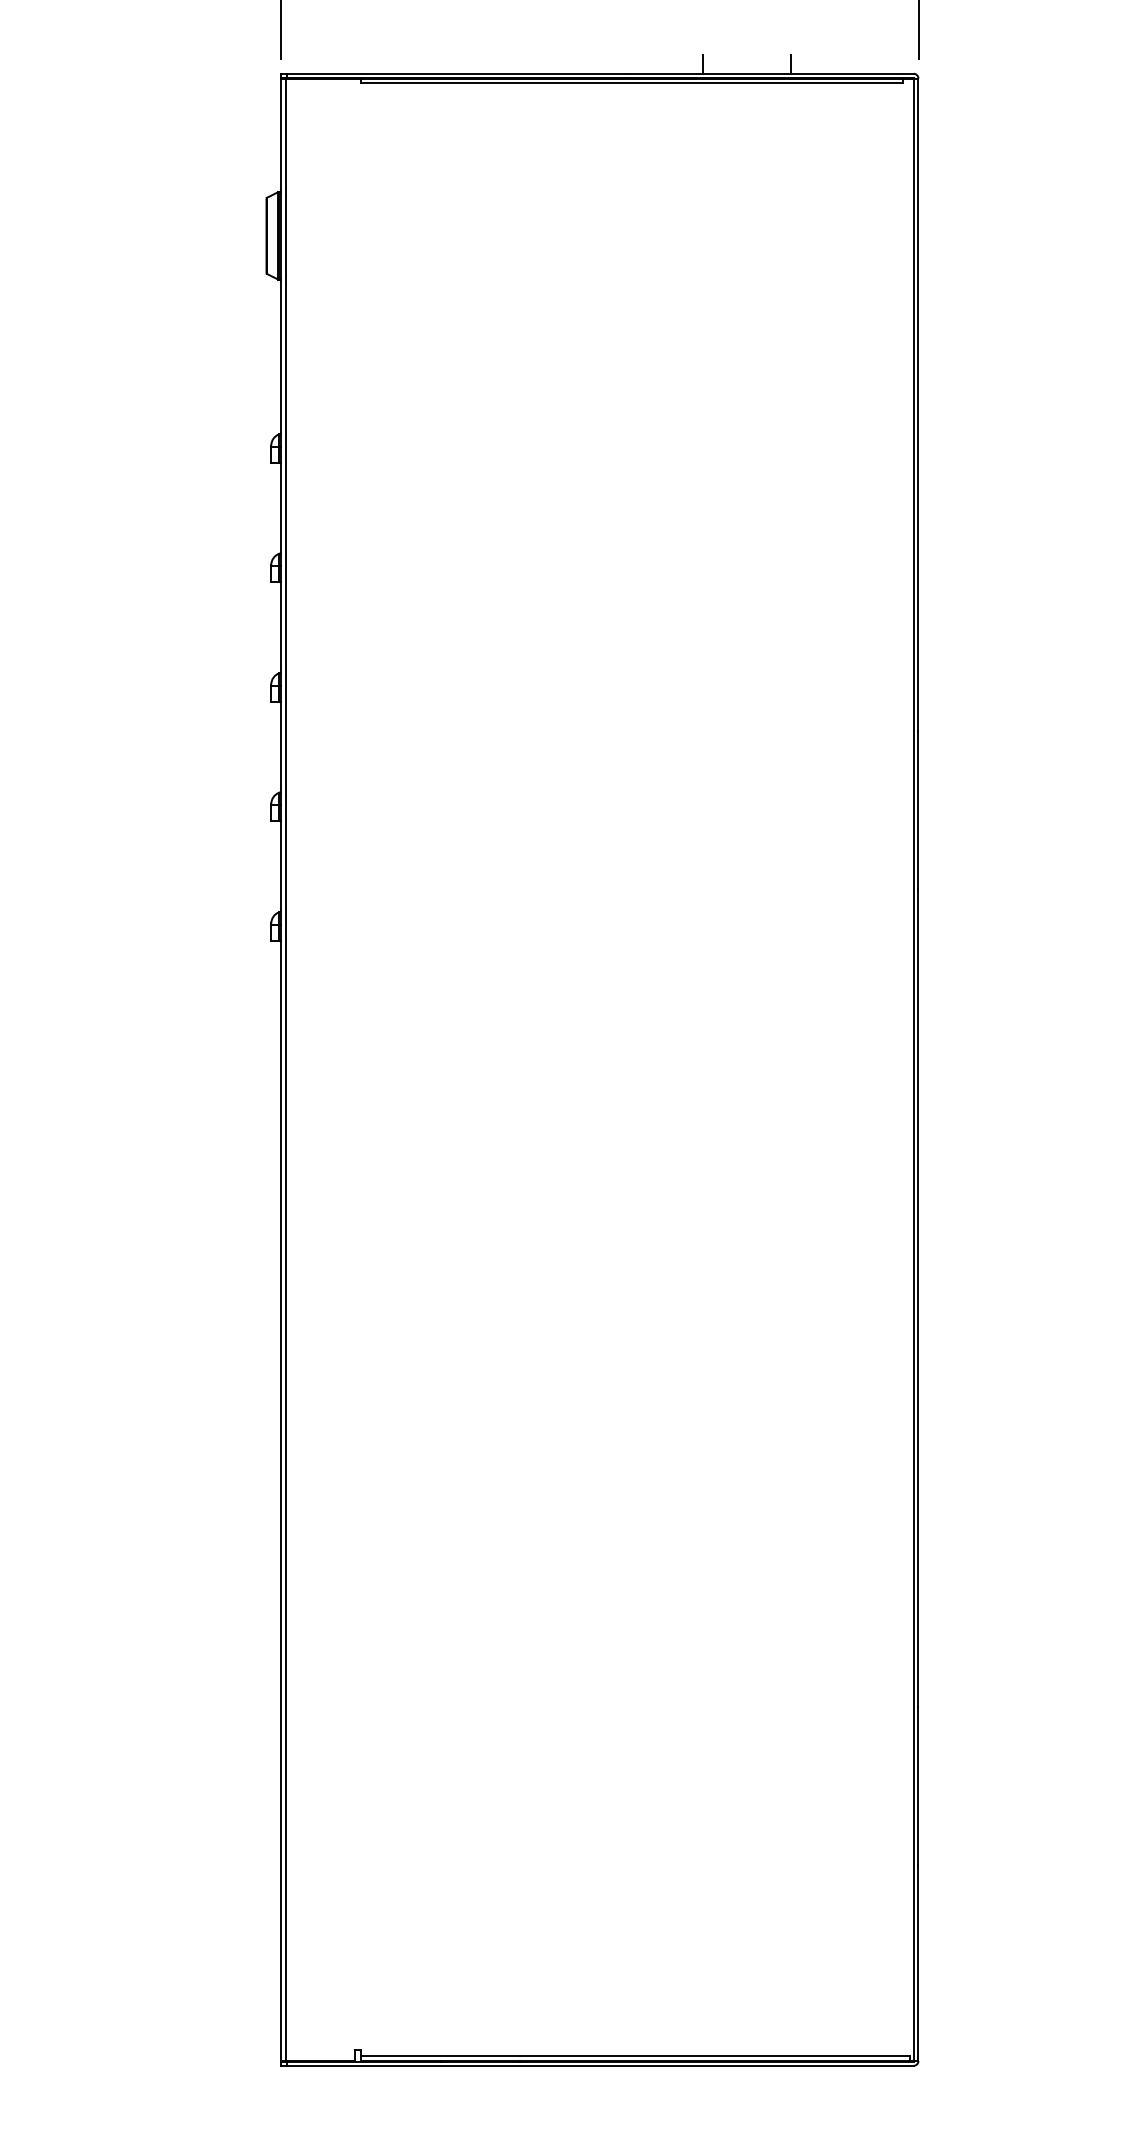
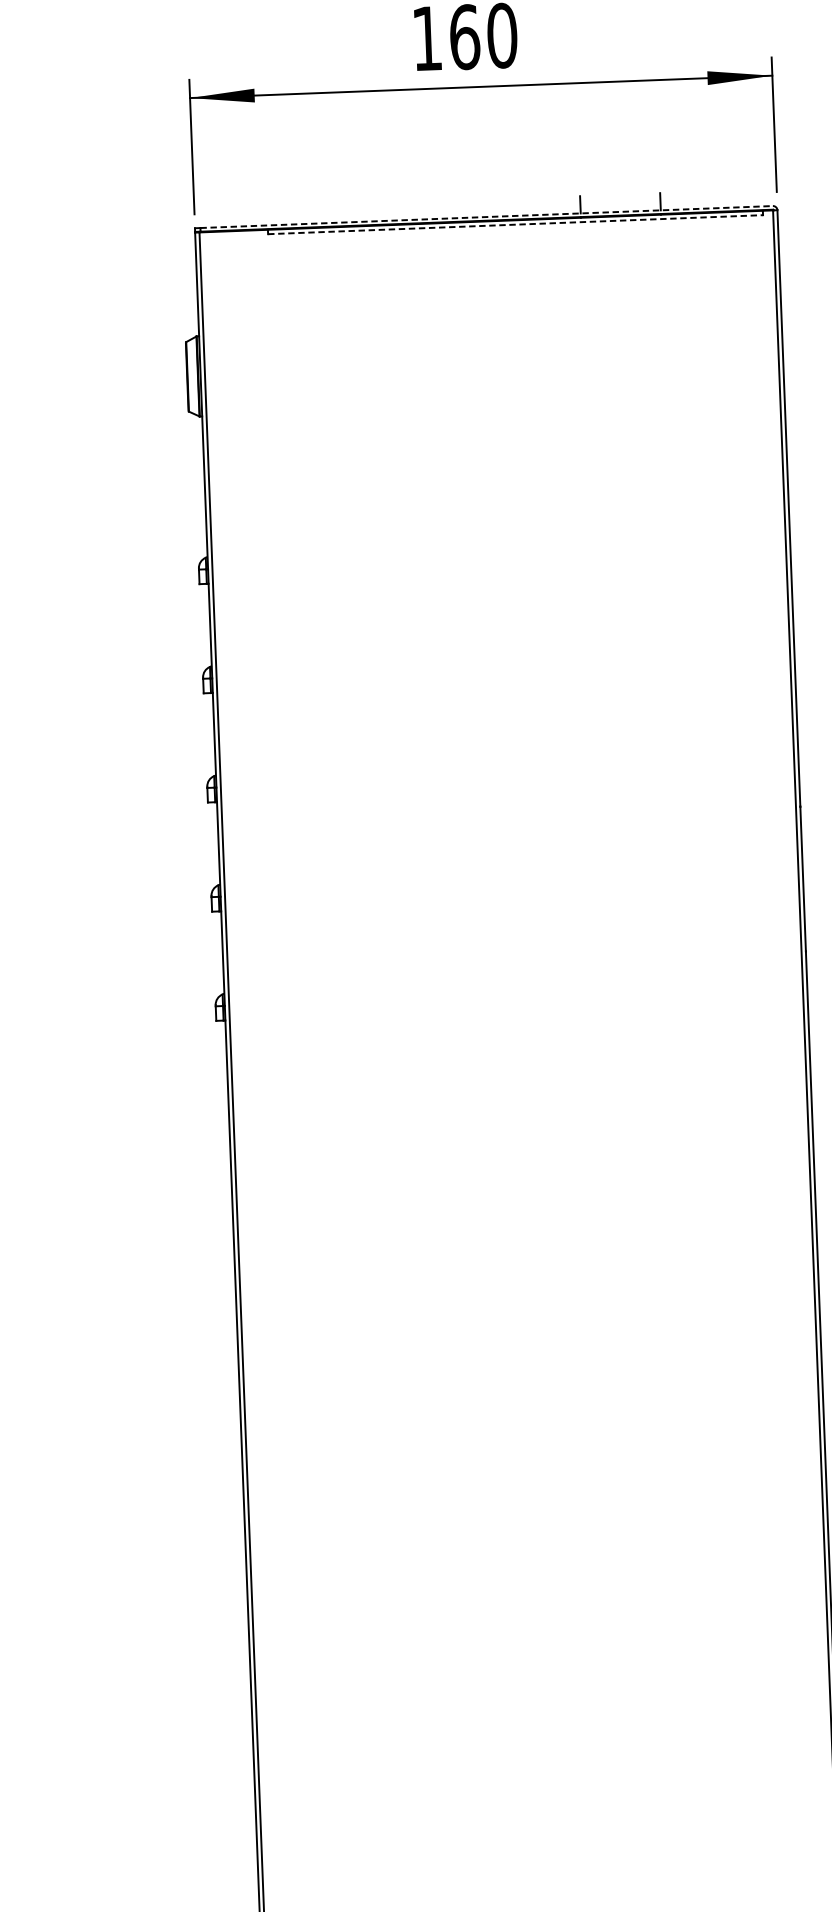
line: (600, 73) -> (486, 216), solid -> dashed
line: (631, 83) -> (515, 224), solid -> dashed

